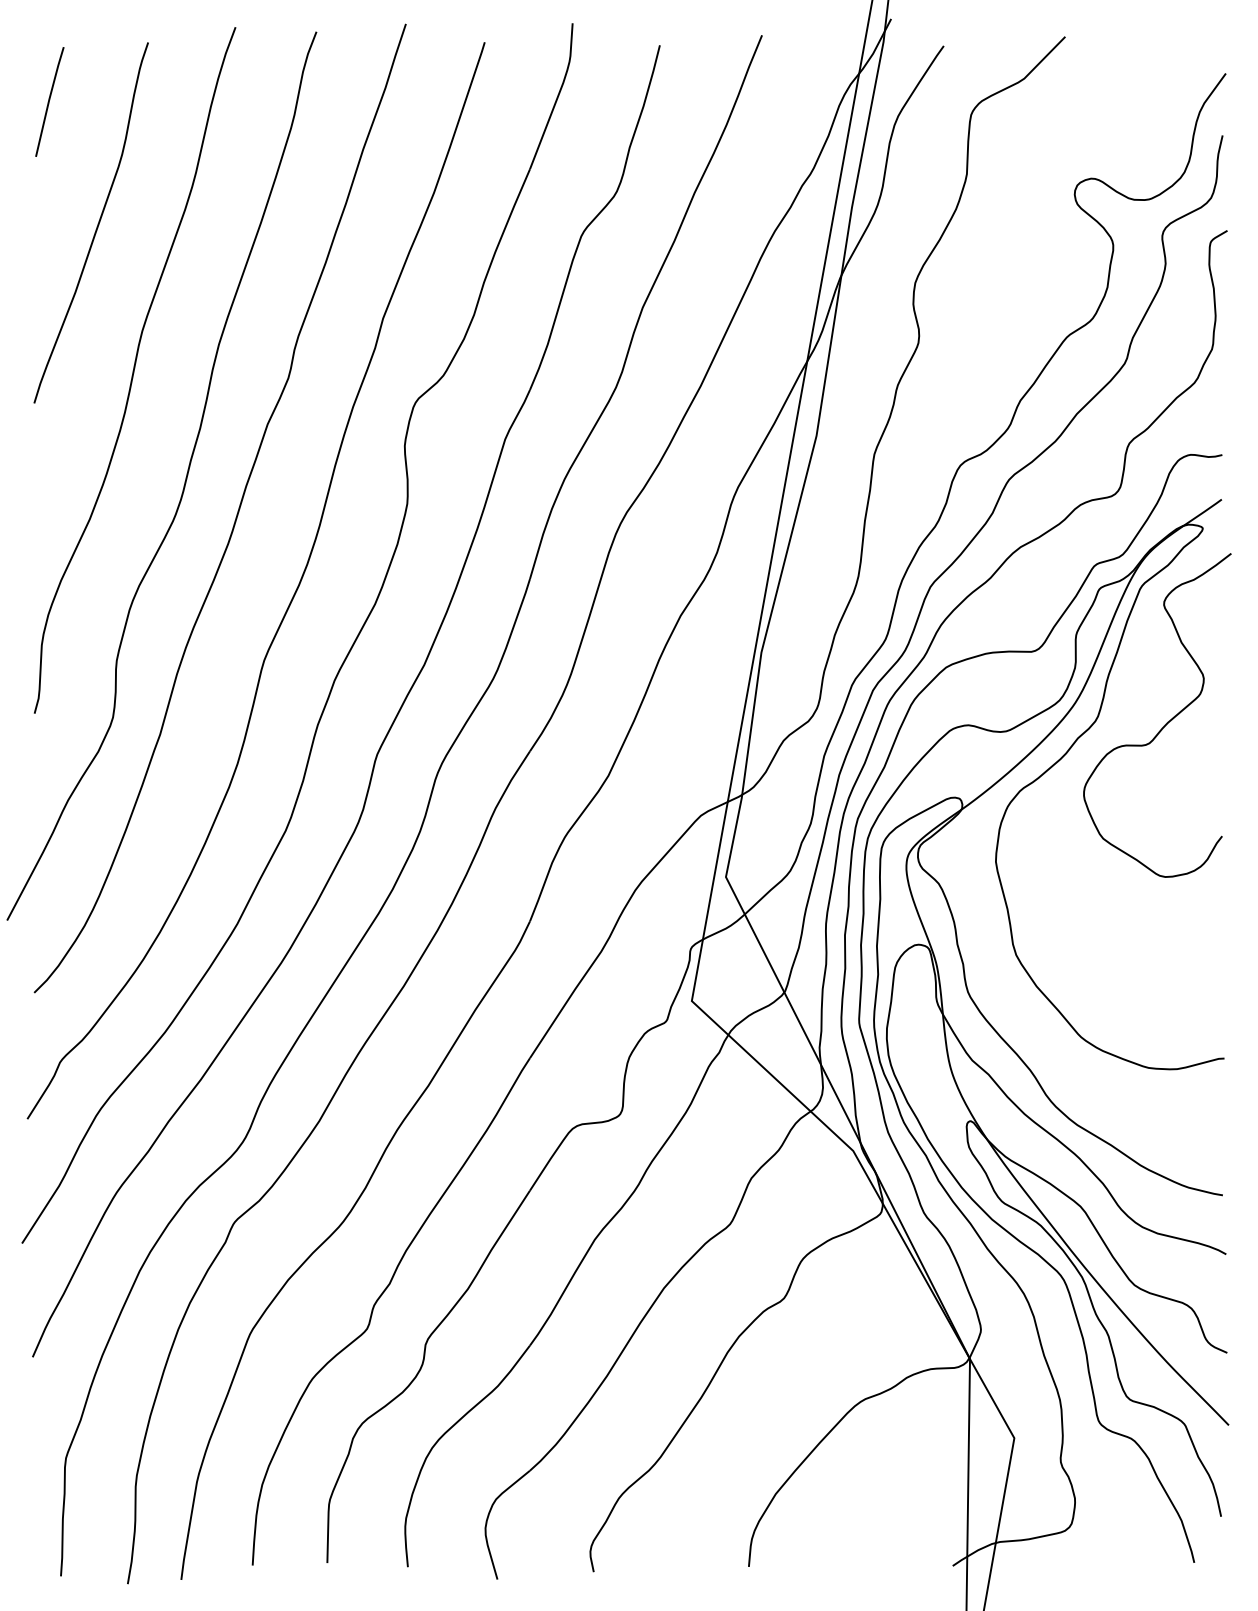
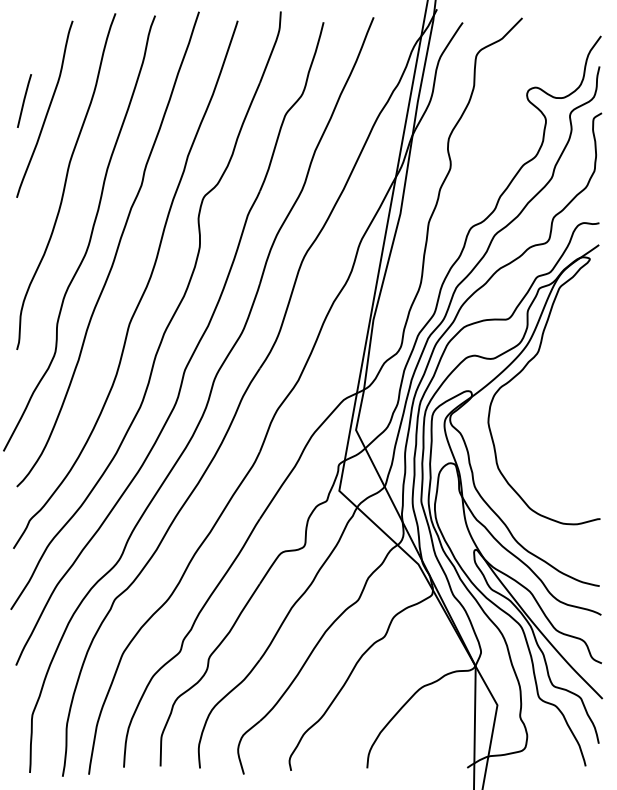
line: (49, 100) -> (24, 100), moved
curve: (1165, 722) -> (571, 354), removed

